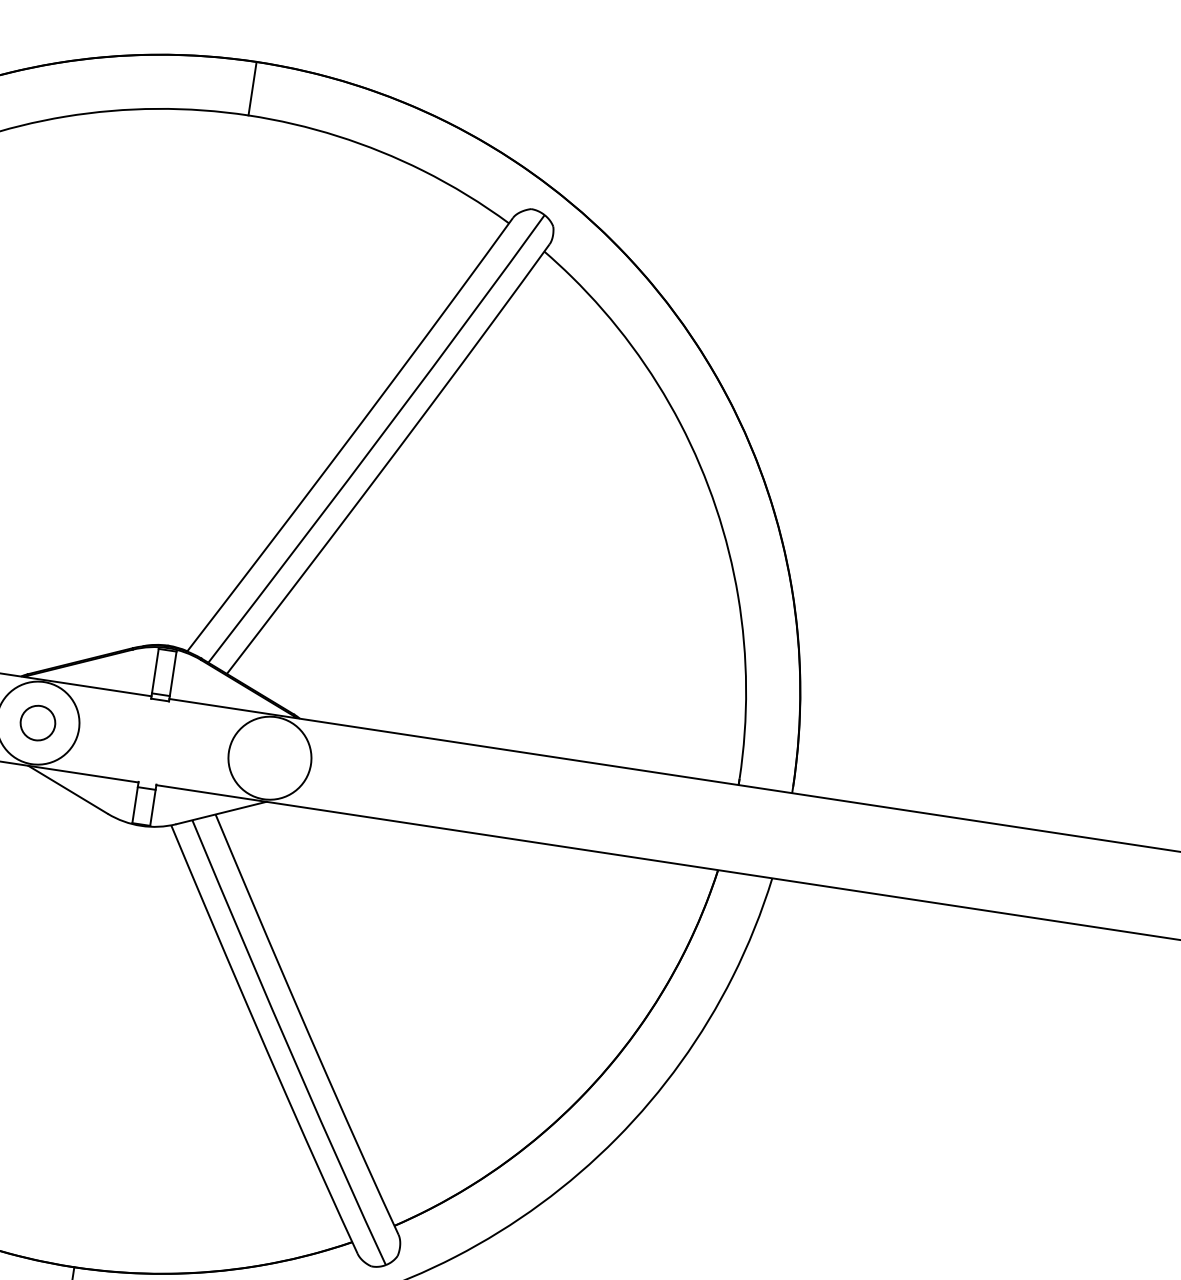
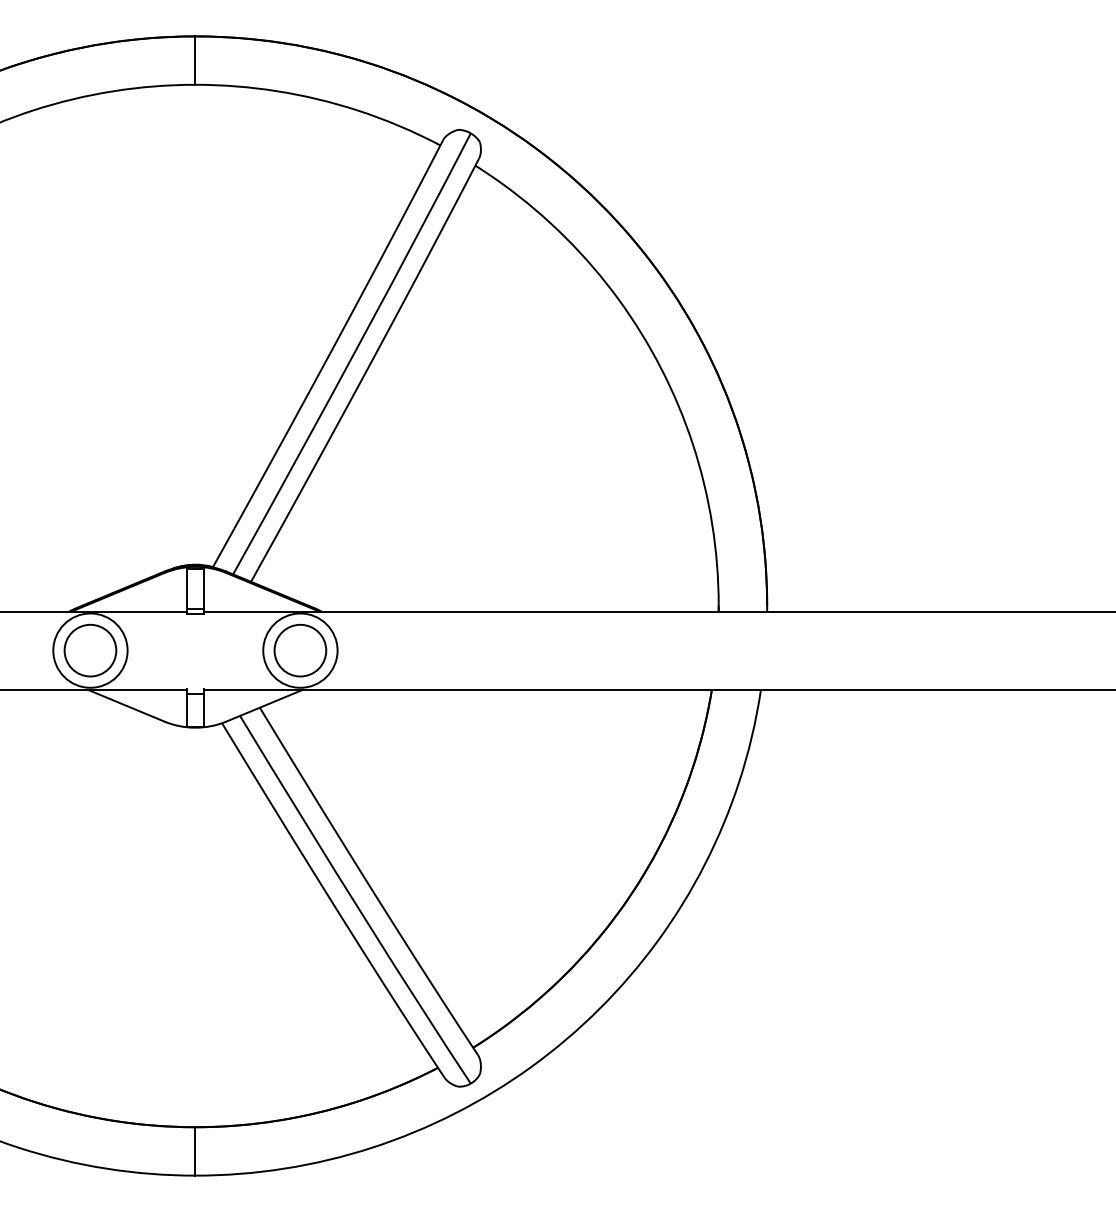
circle: (38, 722) -> (90, 650), size x1.67
circle: (270, 758) -> (300, 650), added

